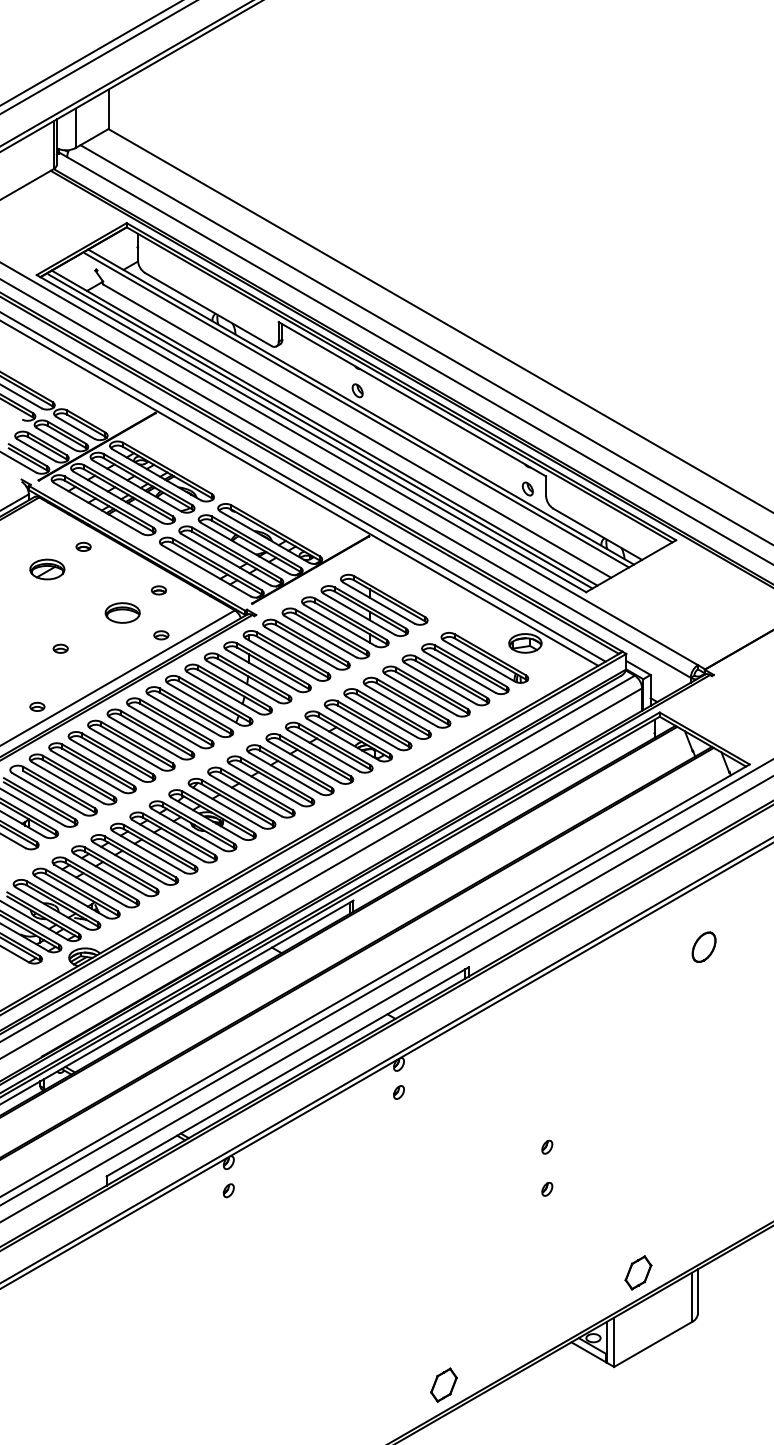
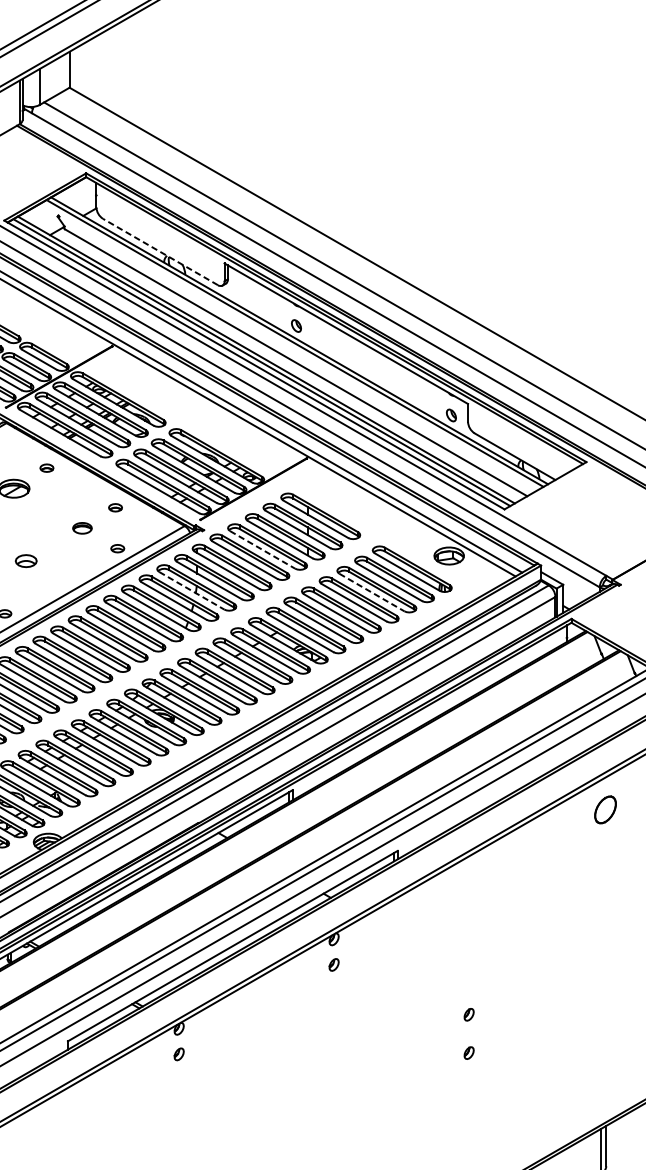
line: (208, 309) -> (160, 252), solid -> dashed
part: (122, 612) -> (82, 527), size x0.6
line: (320, 636) -> (262, 549), solid -> dashed
part: (60, 648) -> (25, 560), size x1.6
line: (243, 681) -> (192, 590), solid -> dashed
line: (440, 683) -> (371, 592), solid -> dashed
part: (703, 946) -> (604, 809), moved
part: (638, 1272) -> (552, 1128), removed

